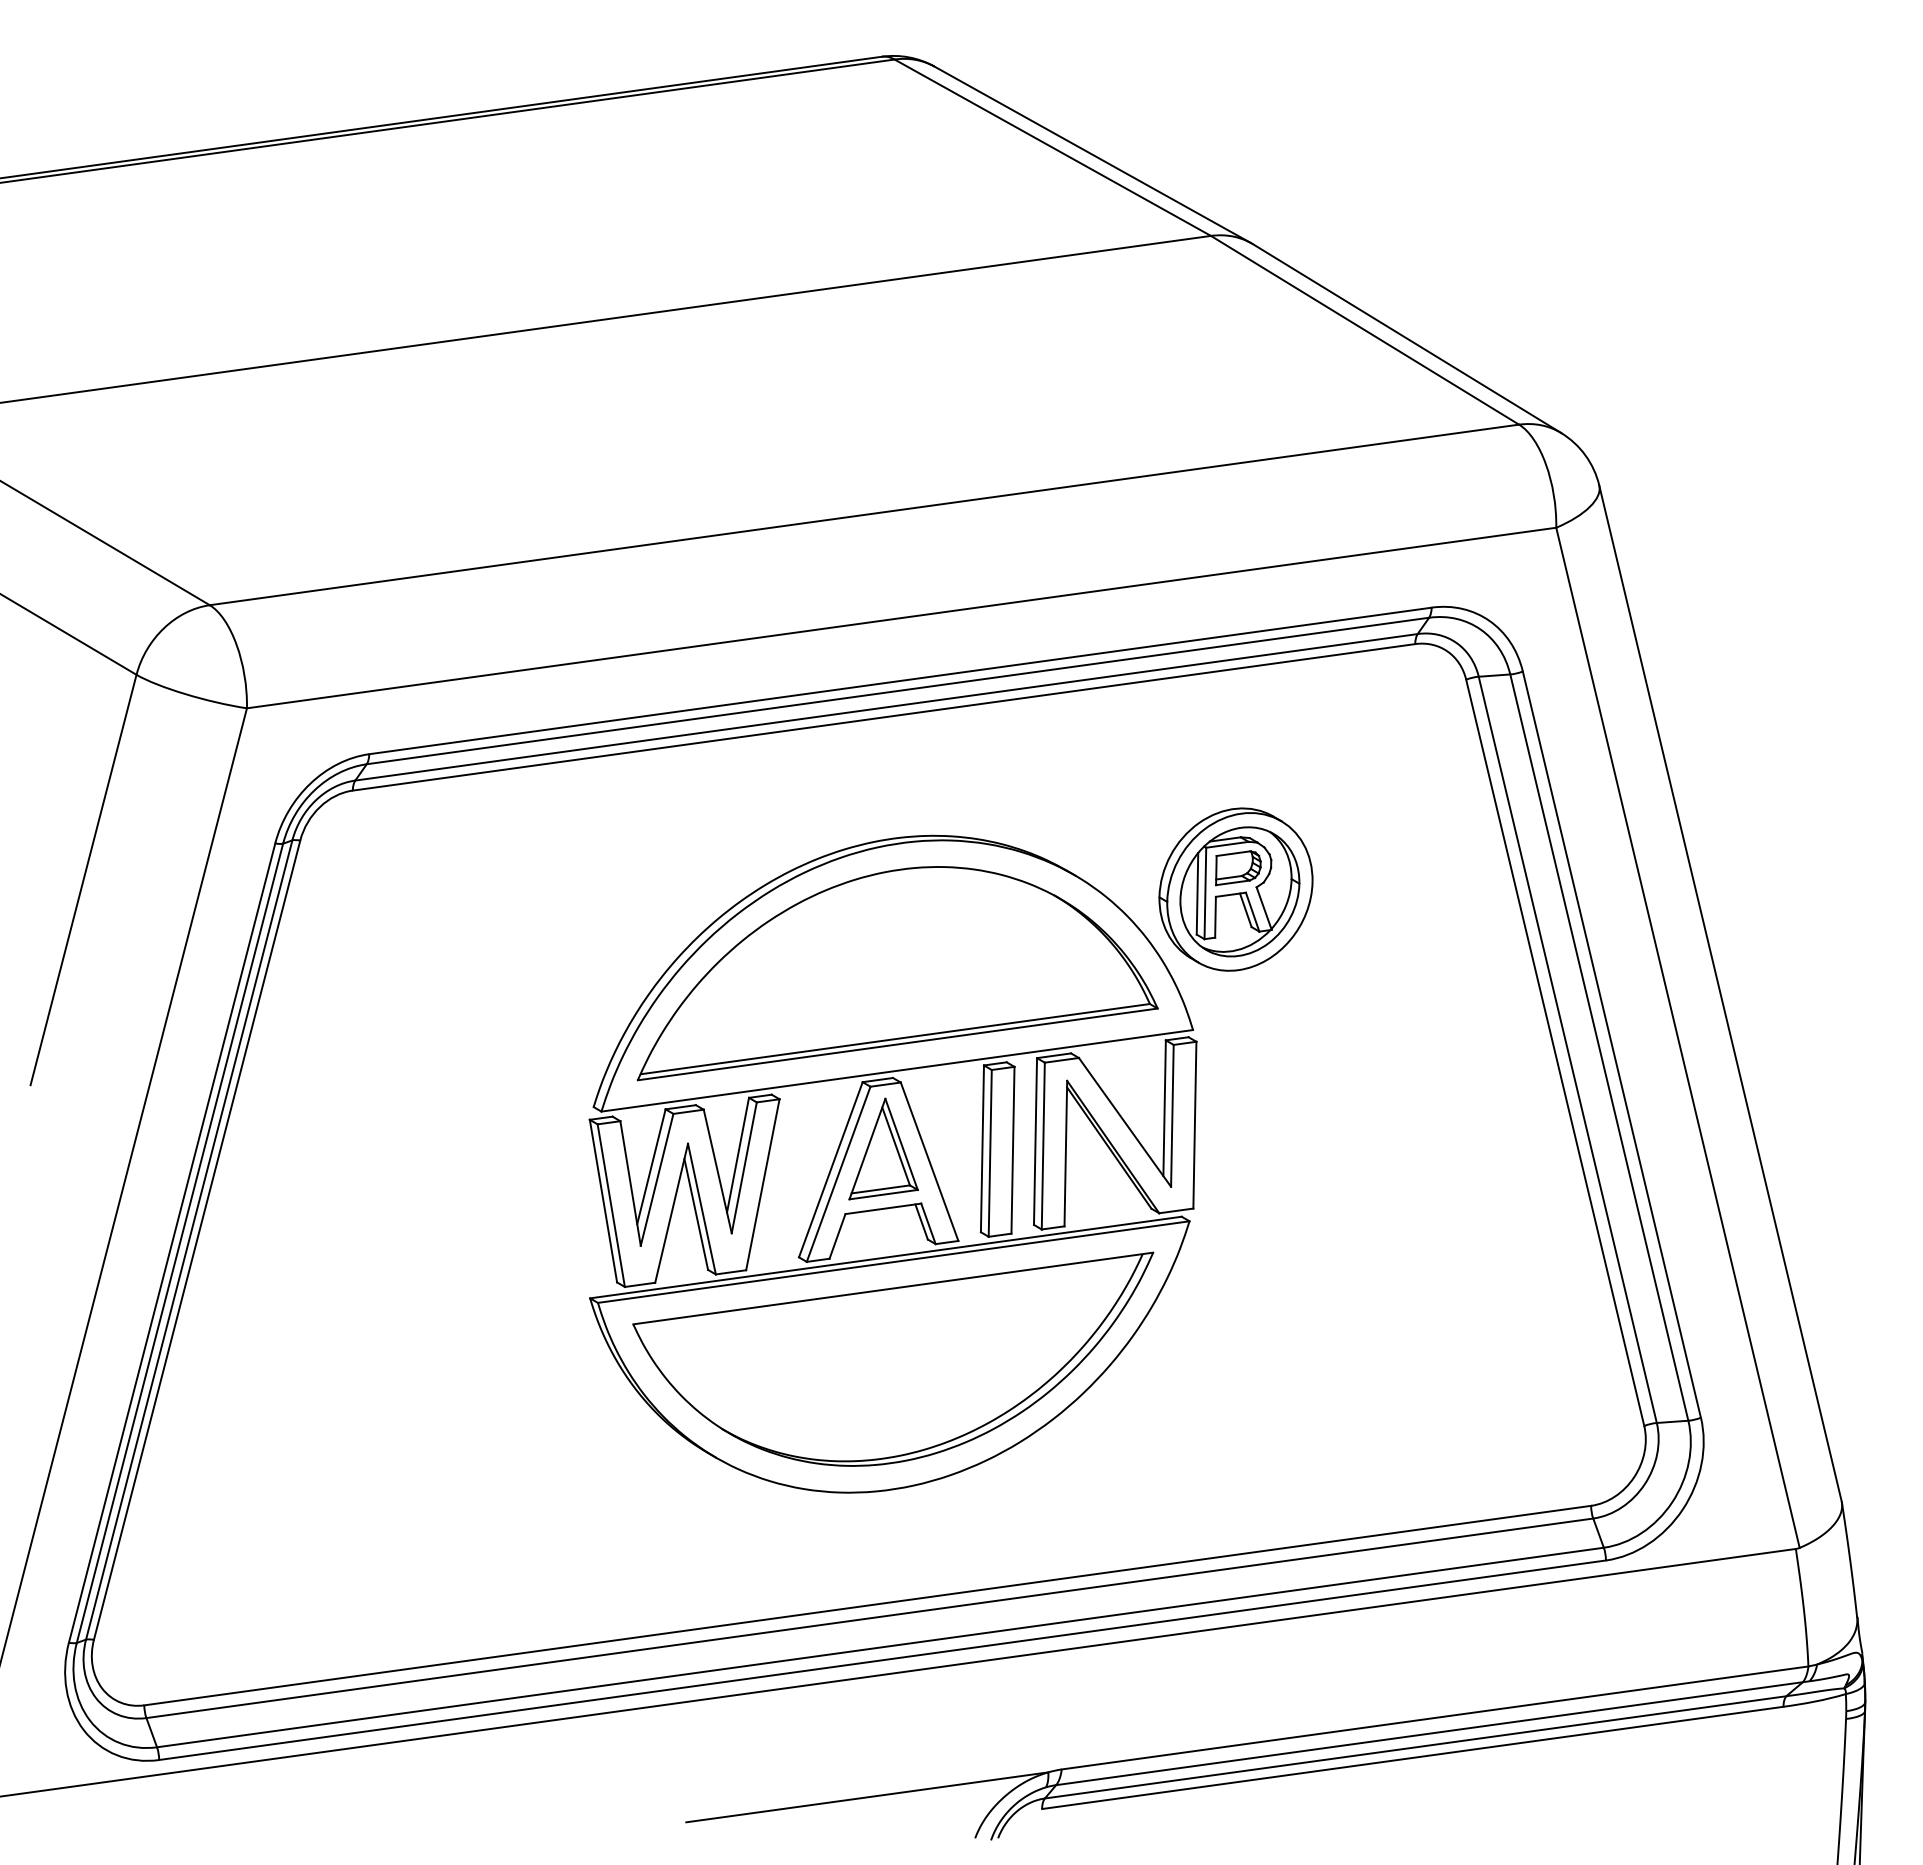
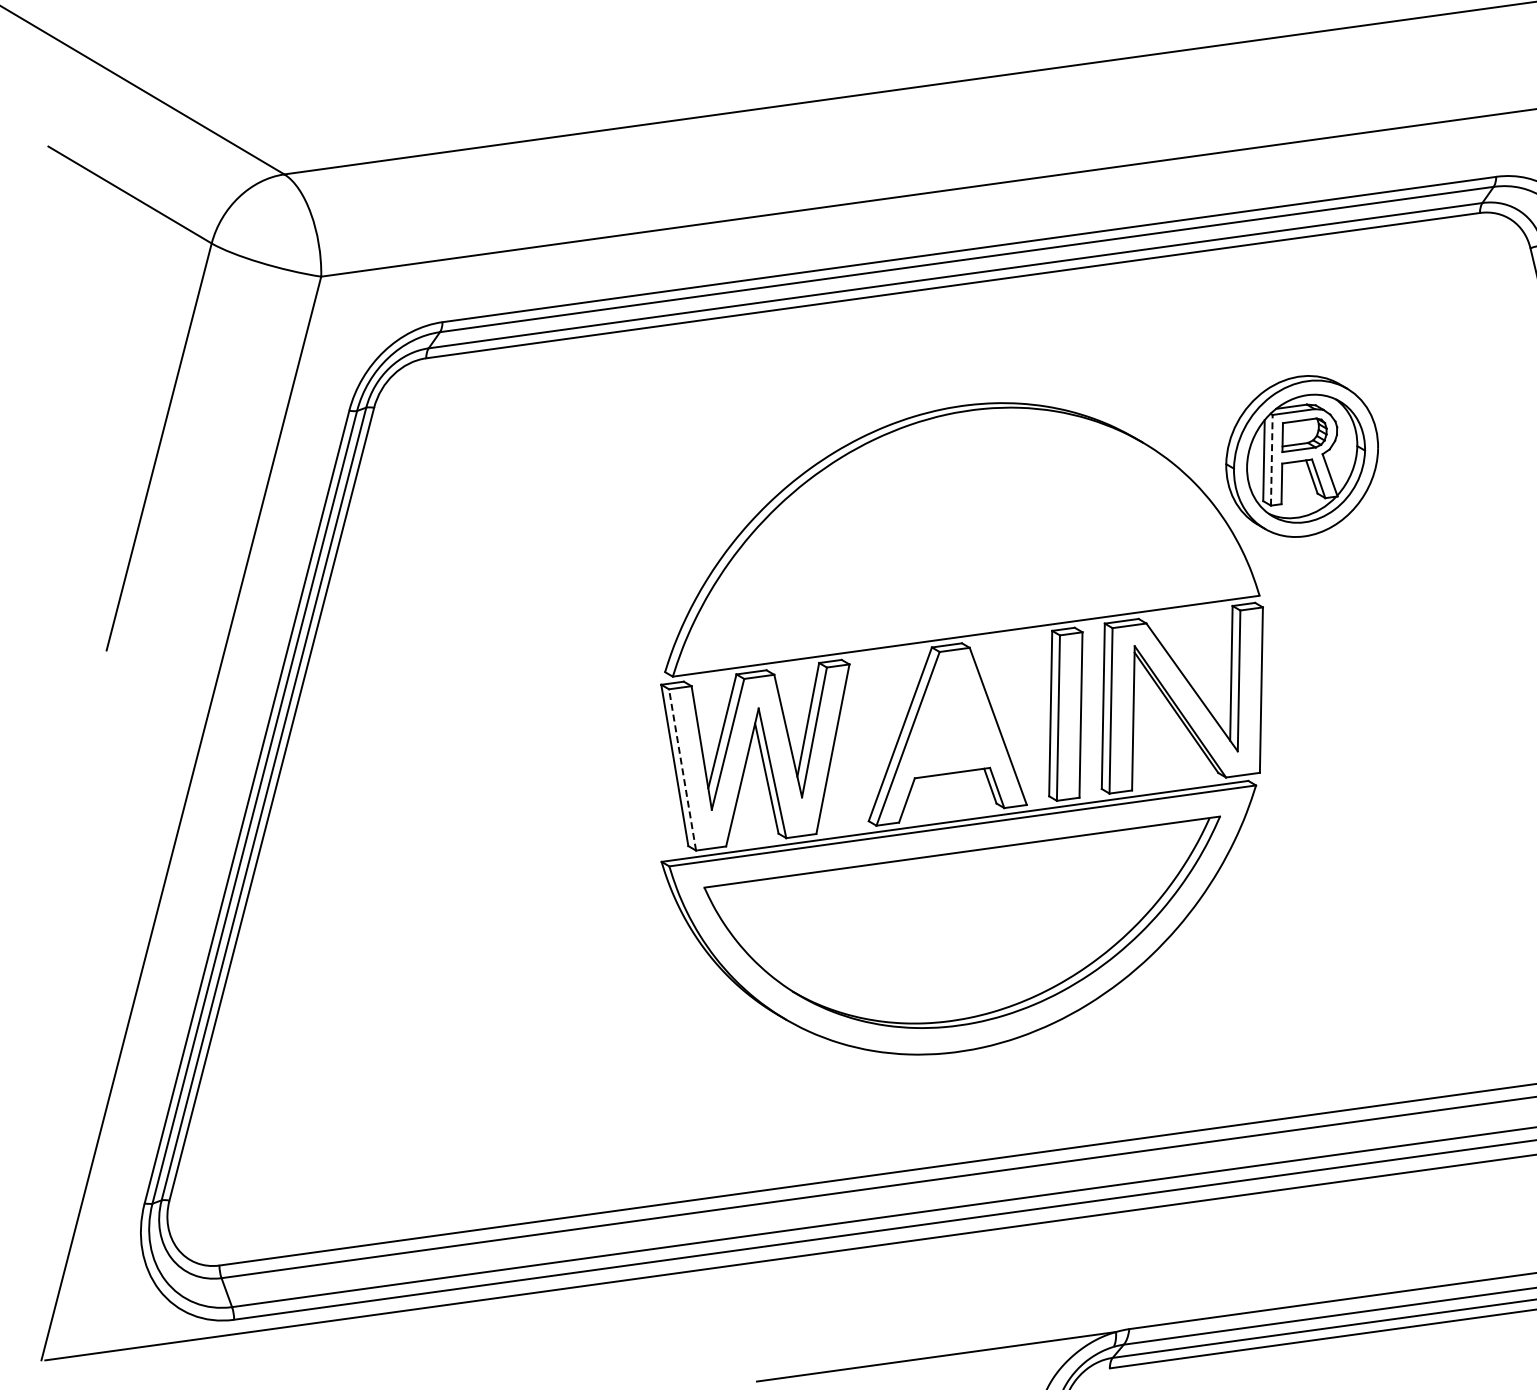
line: (1205, 893) -> (1271, 460), solid -> dashed
part: (897, 973) -> (966, 539), removed
part: (883, 1148) -> (952, 713), removed
line: (611, 1205) -> (682, 769), solid -> dashed

